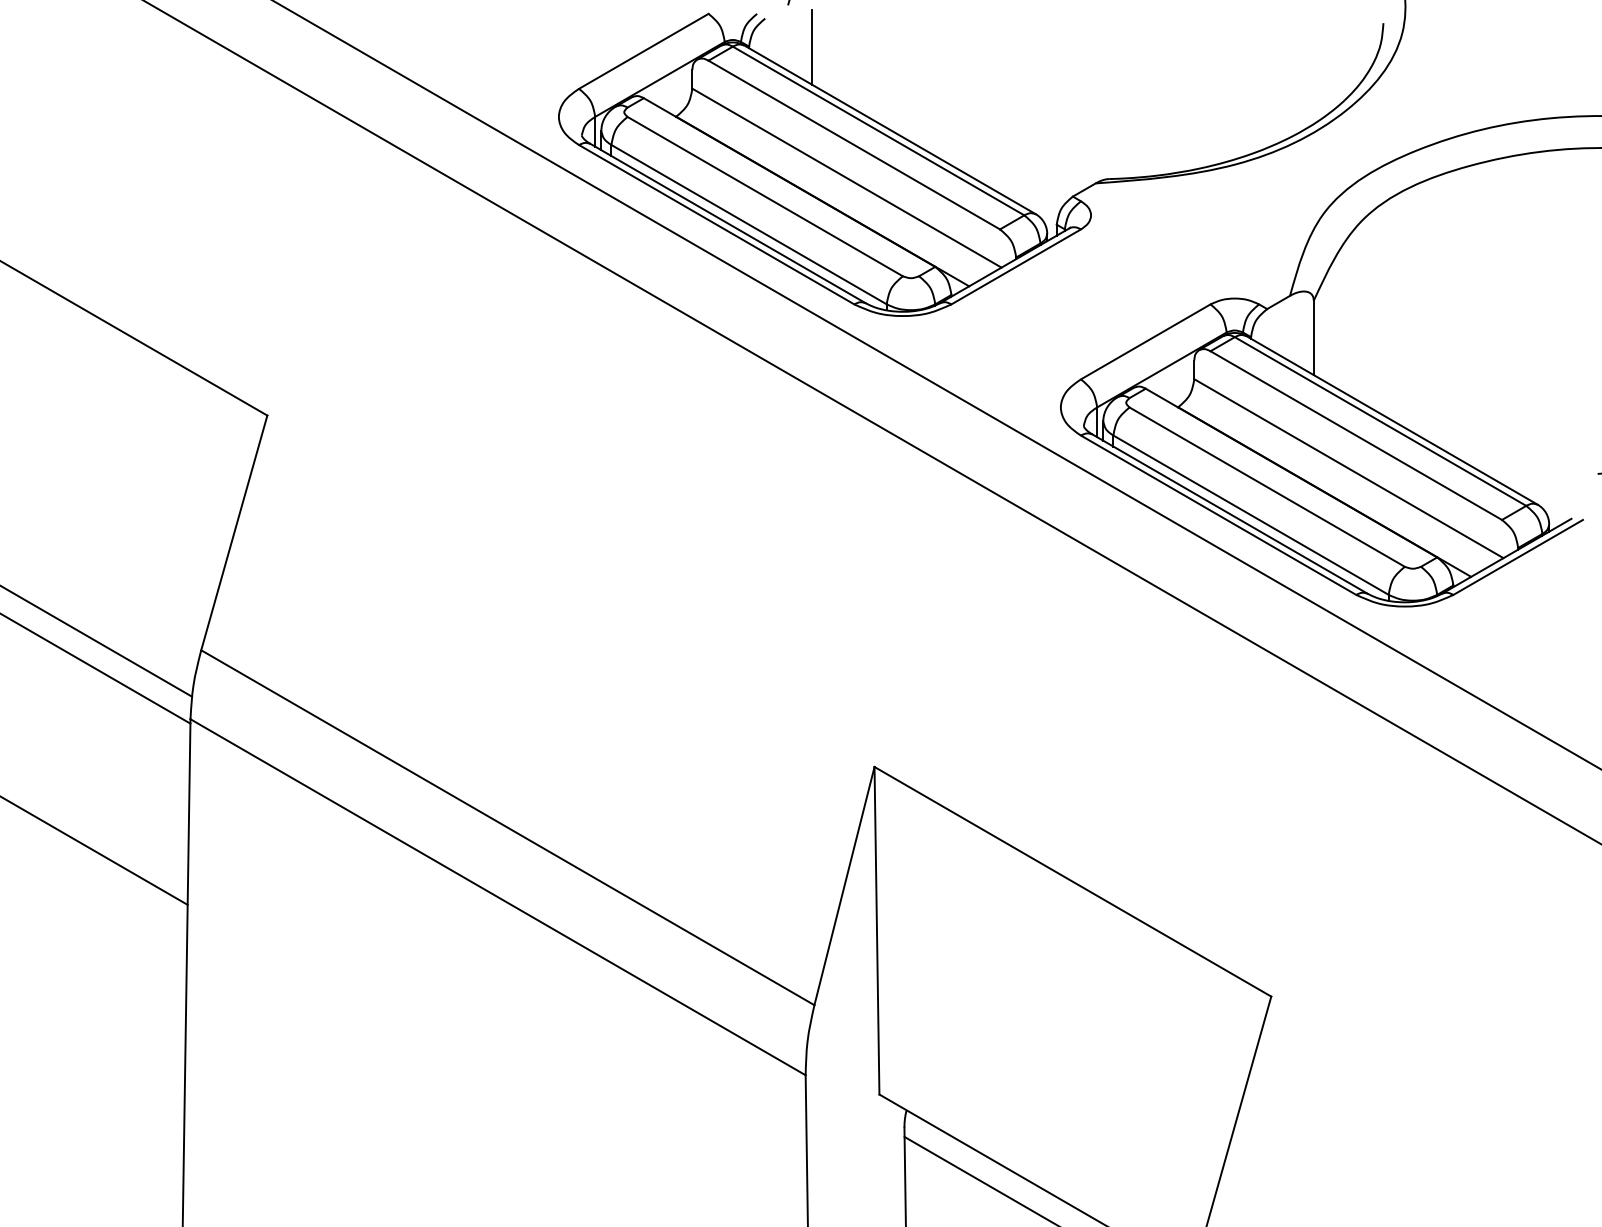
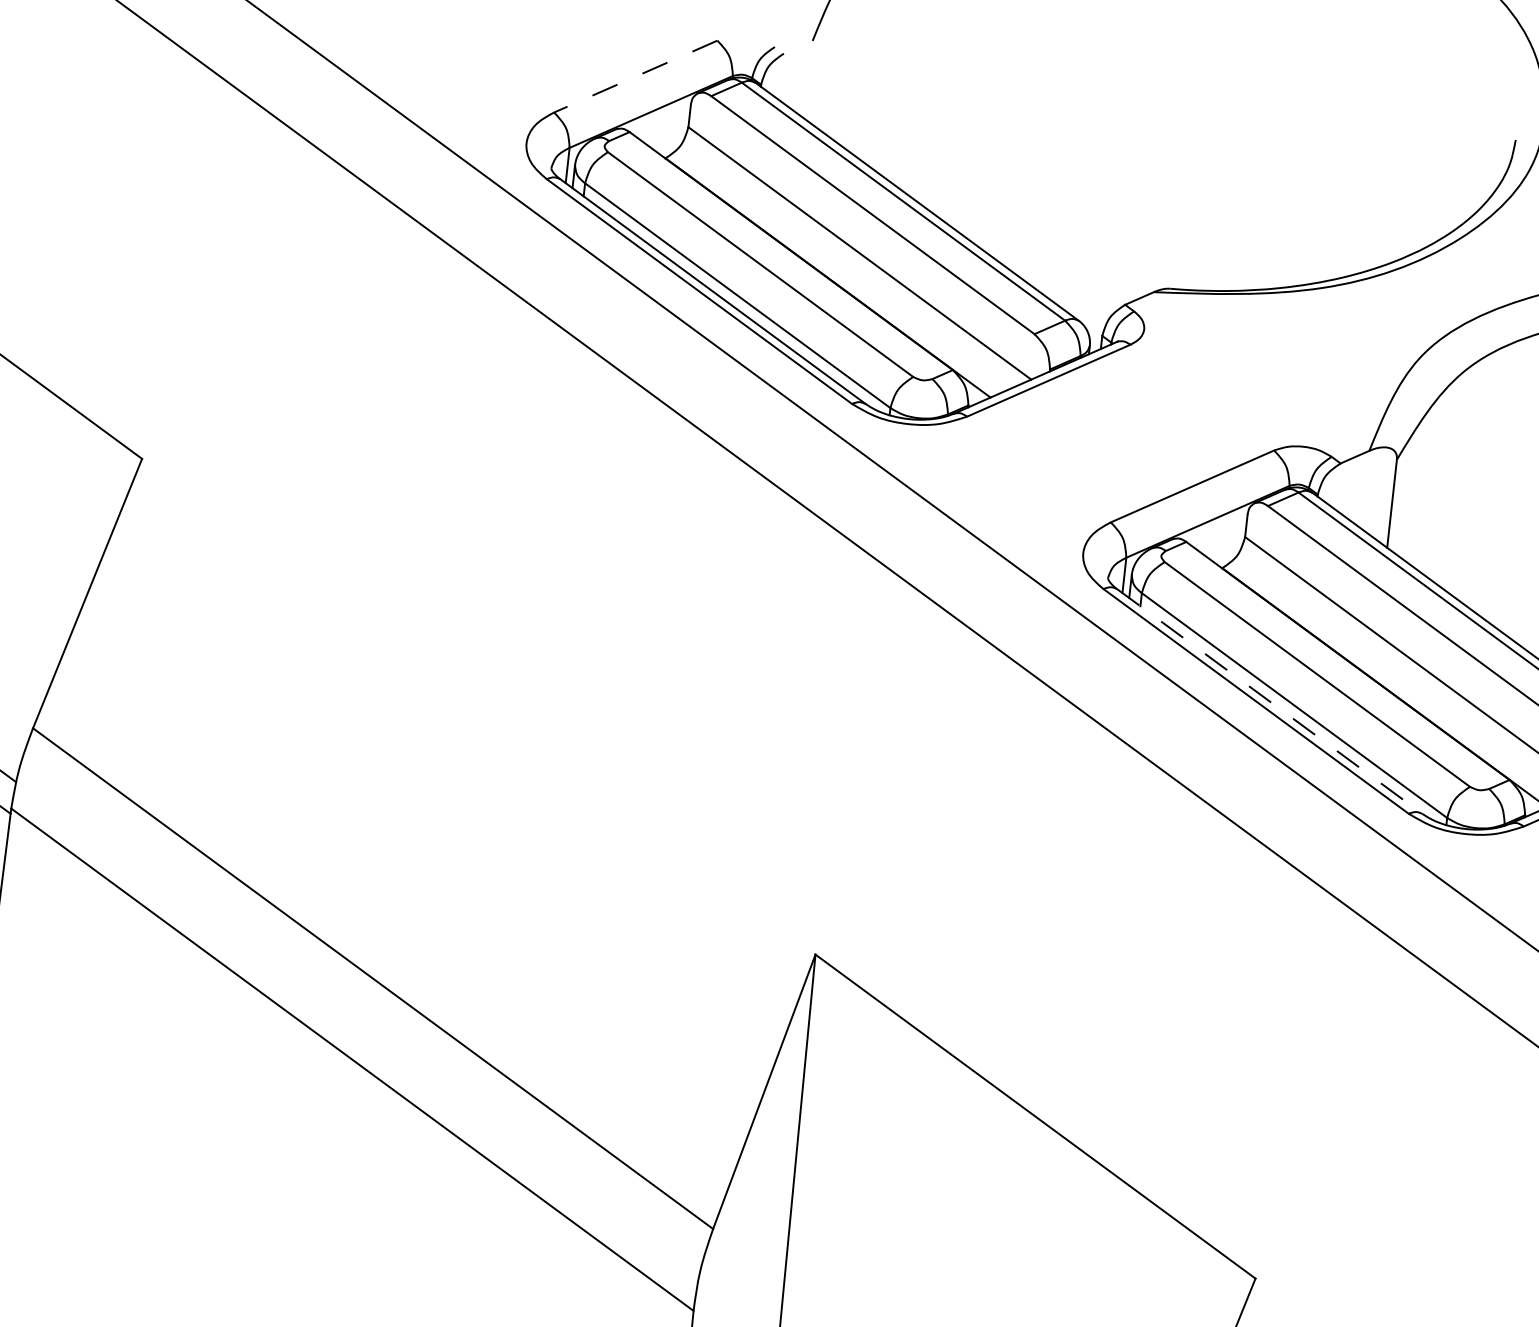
line: (811, 47) -> (834, 93), removed
line: (643, 51) -> (635, 76), solid -> dashed
line: (1230, 514) -> (1270, 702), solid -> dashed

